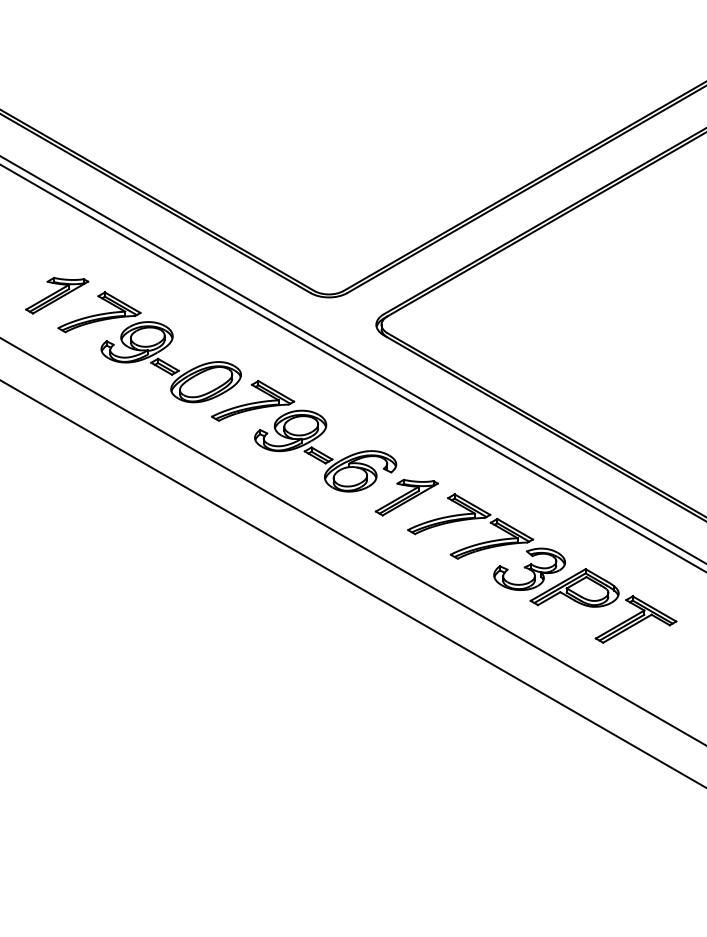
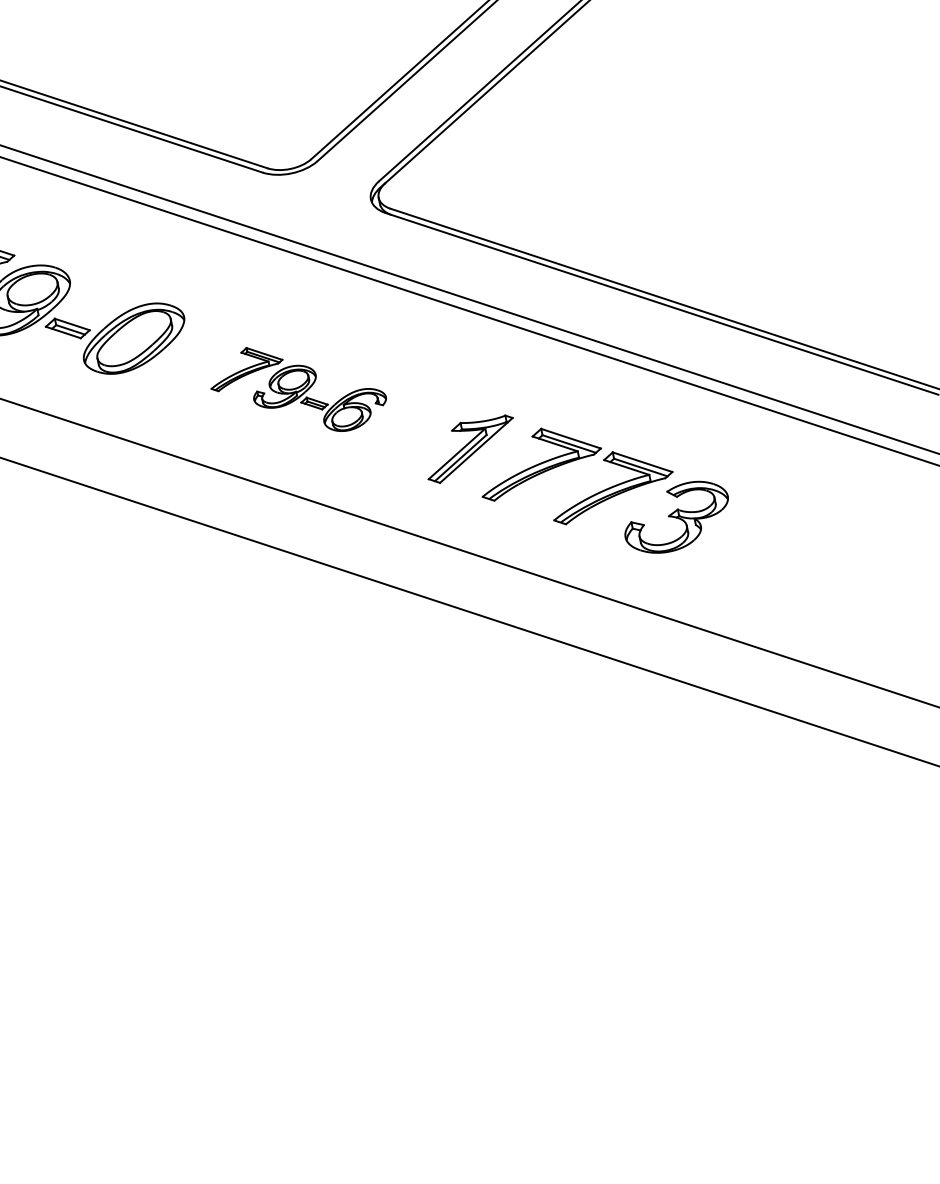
part: (304, 436) -> (298, 389), size x0.6
part: (603, 605) -> (798, 548), removed

